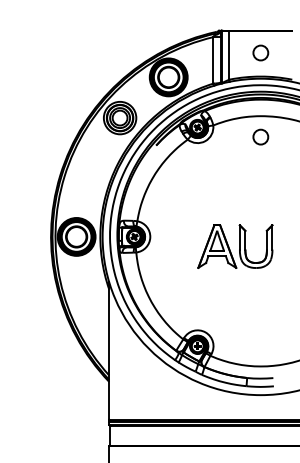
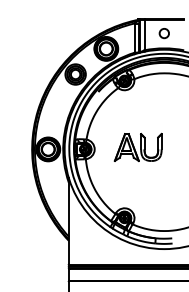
circle: (259, 137) -> (163, 86), removed
part: (234, 244) -> (137, 146), moved

